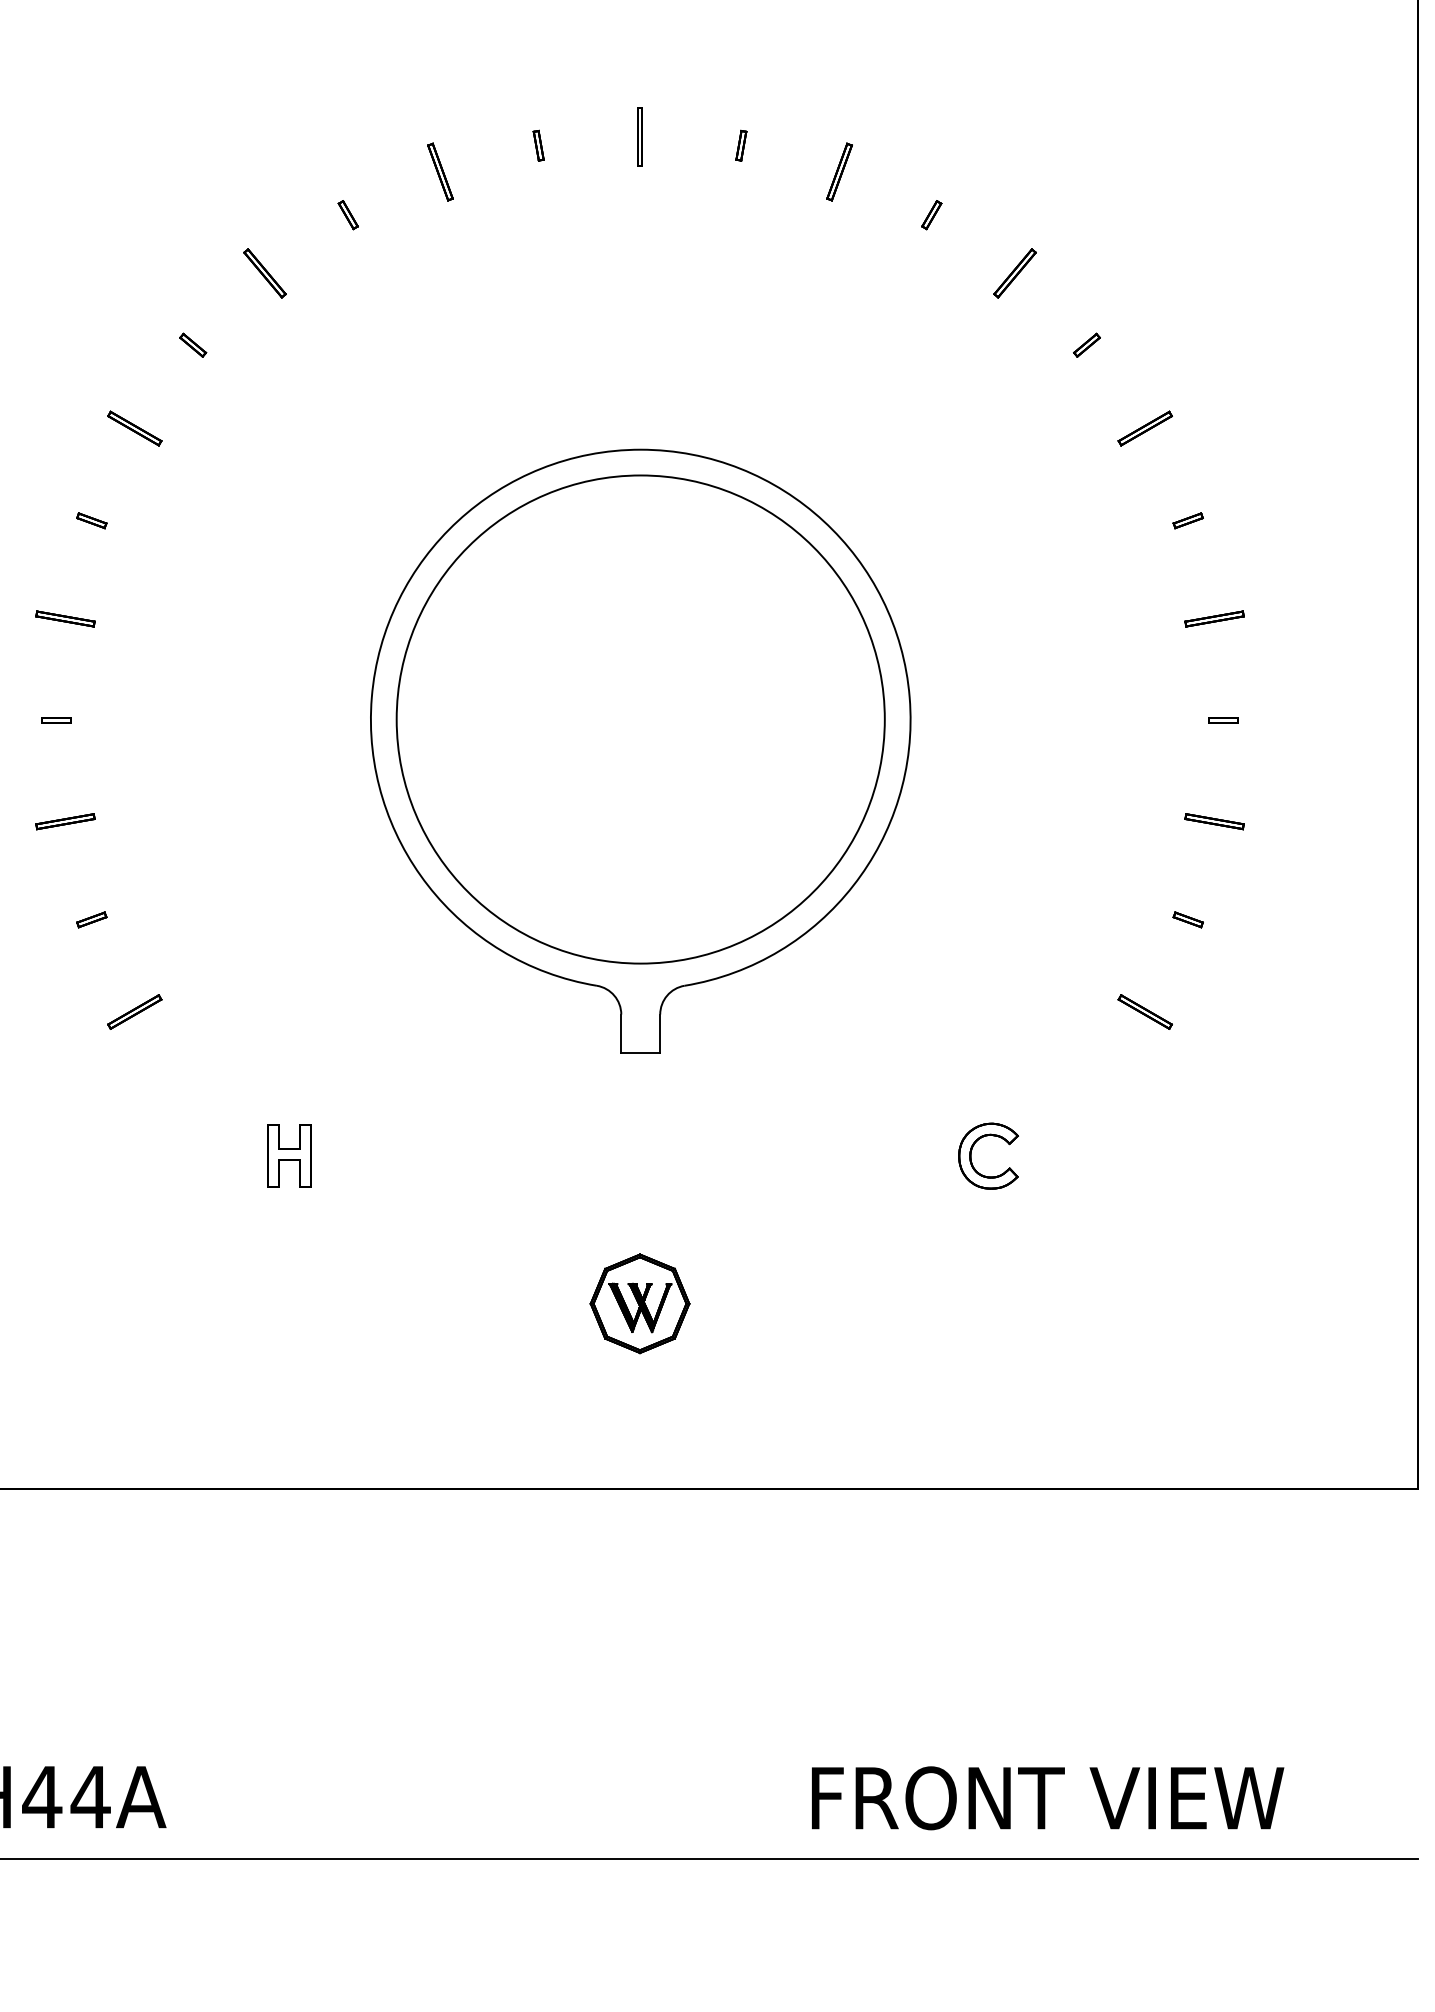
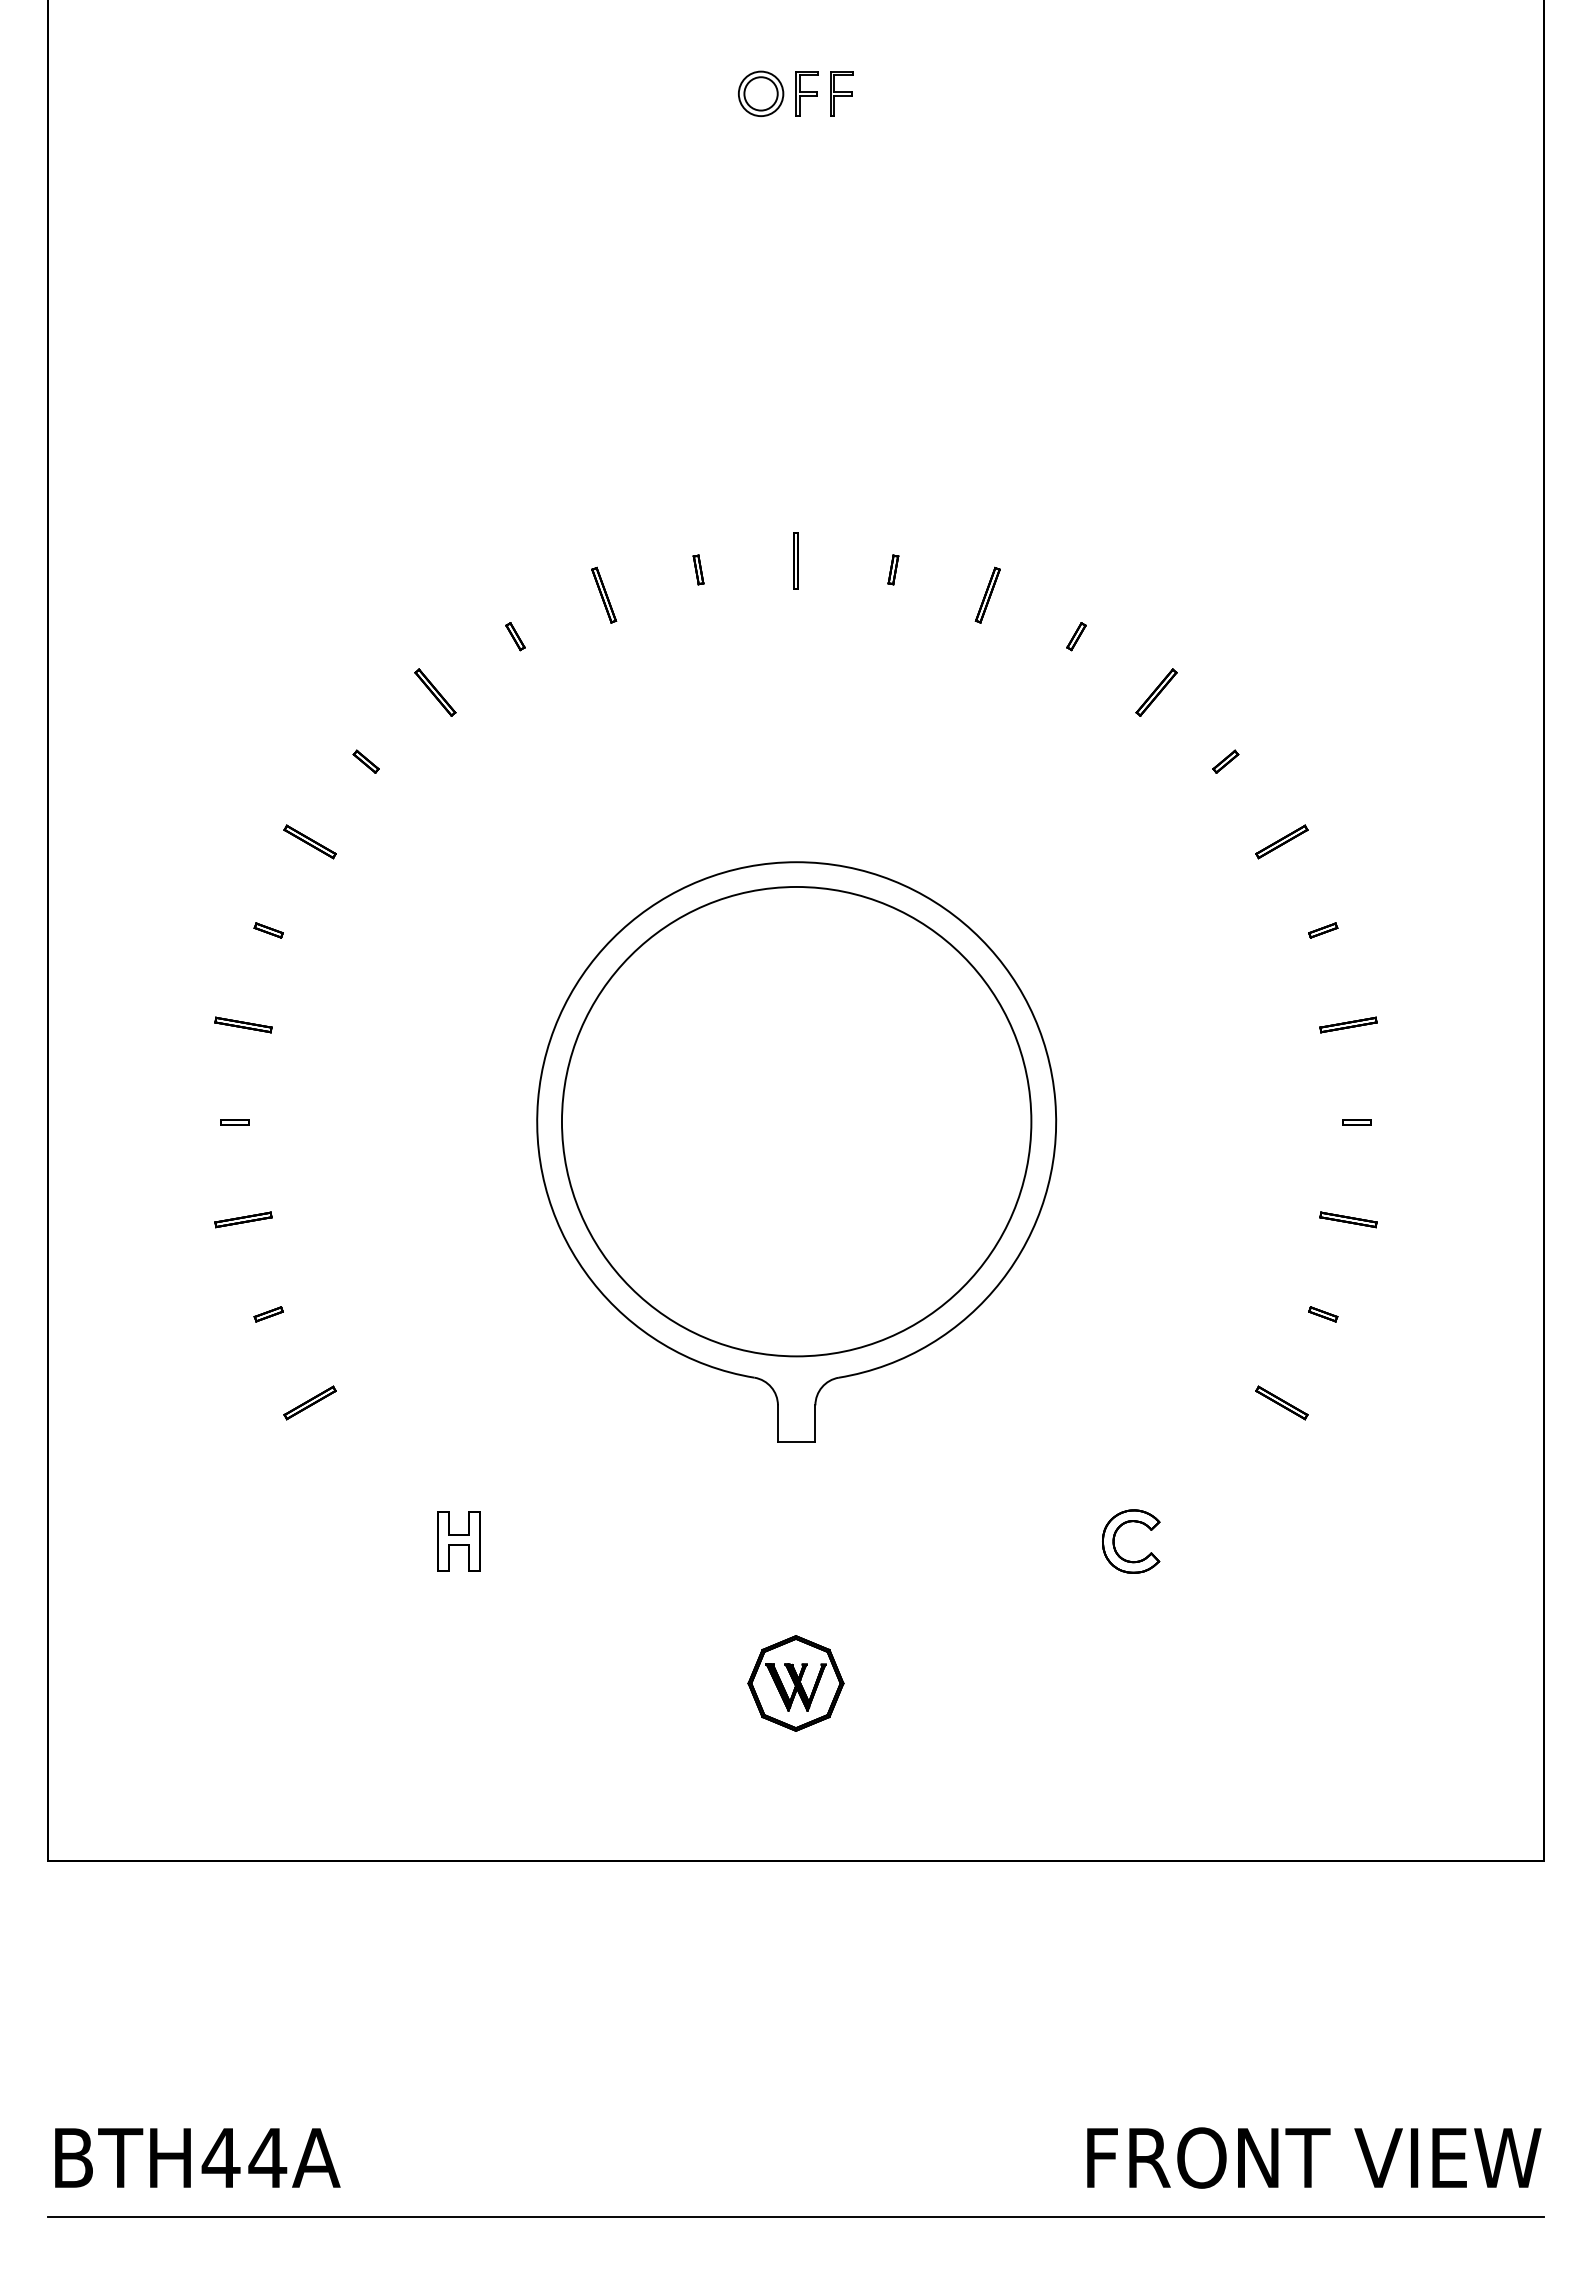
text: (1048, 1797) -> (1314, 2157), moved

